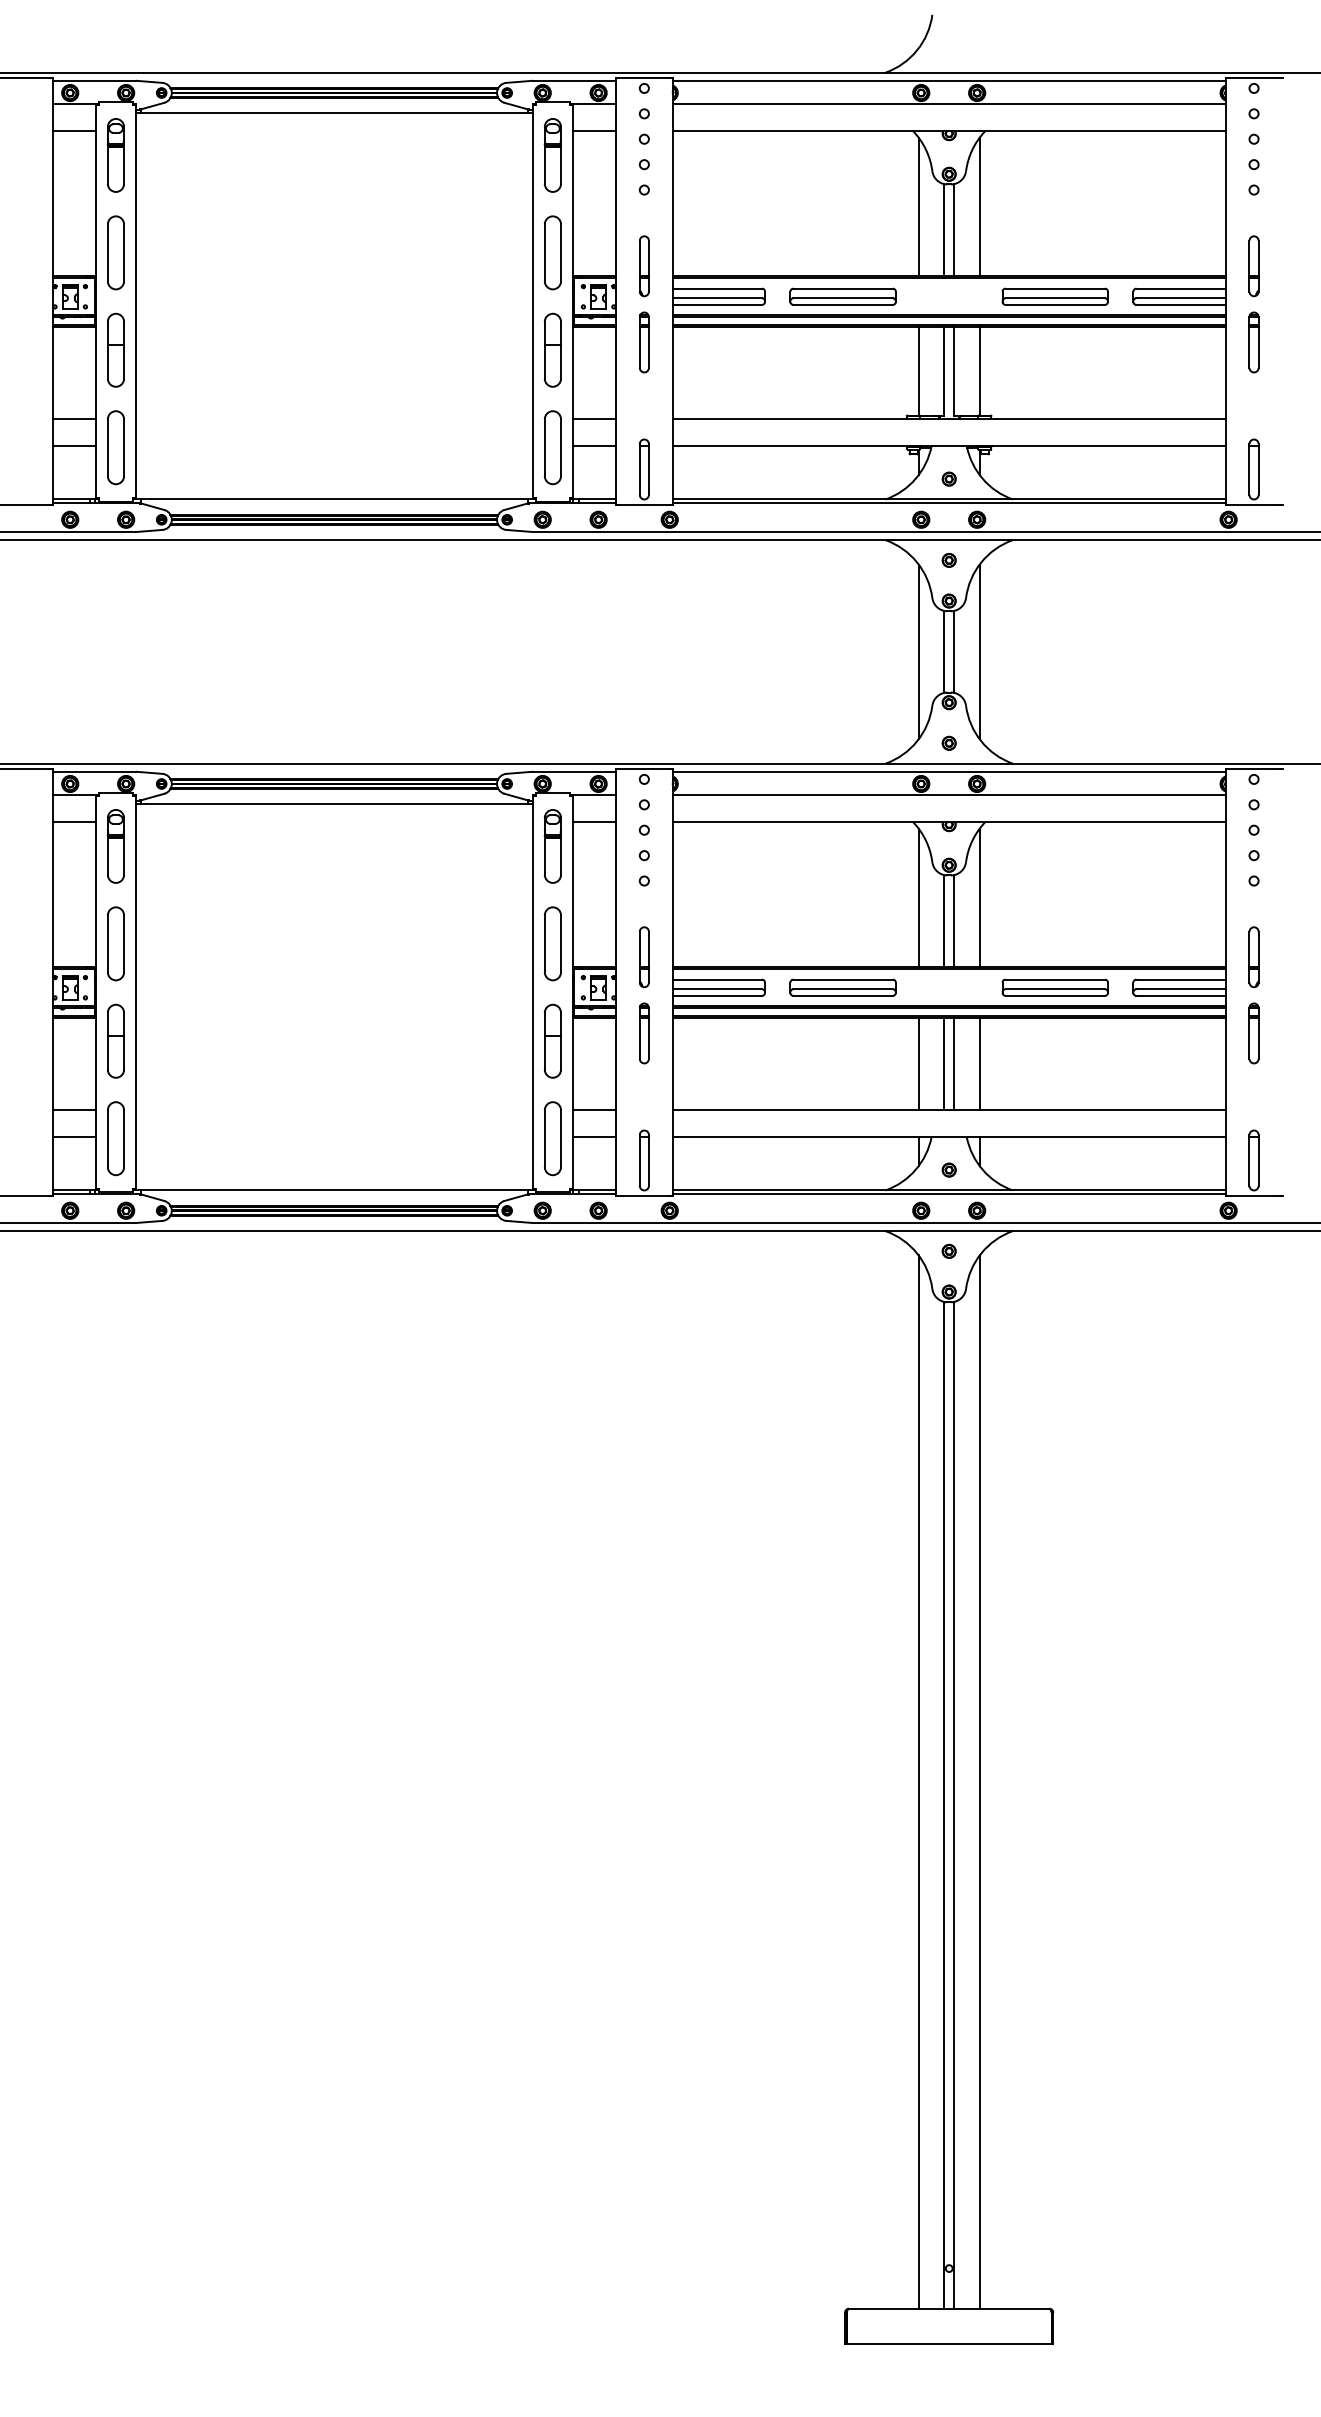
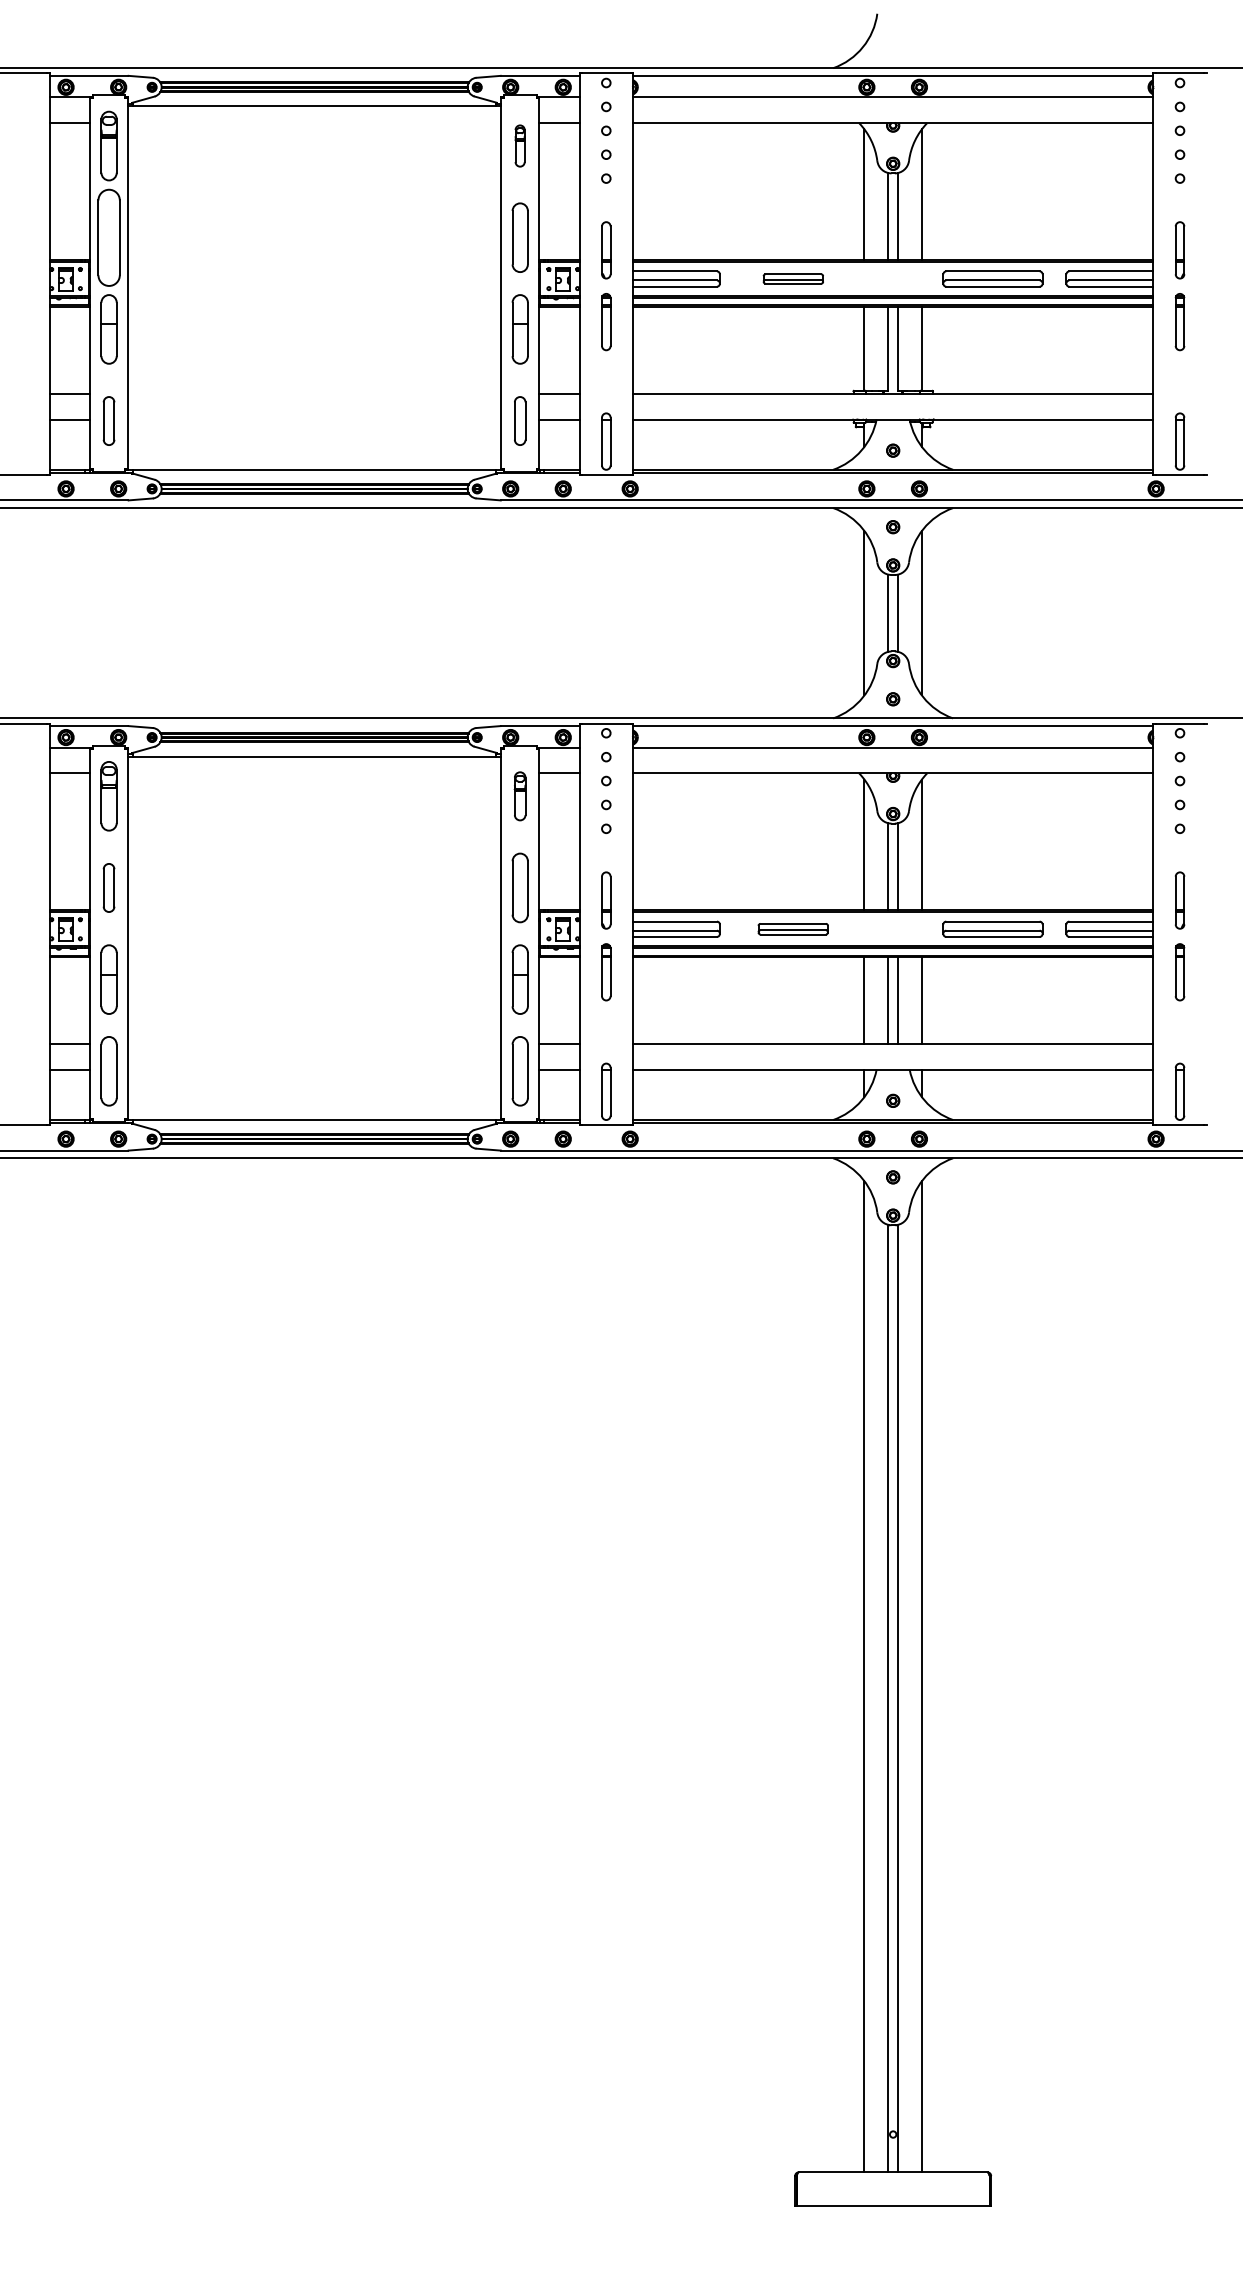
part: (552, 154) -> (519, 145), size x0.6
part: (115, 252) -> (108, 237), size x1.4
part: (843, 296) -> (793, 278), size x0.6
part: (115, 447) -> (108, 420), size x0.7
part: (552, 447) -> (519, 420), size x0.7
part: (552, 846) -> (519, 796), size x0.7
part: (115, 943) -> (108, 887), size x0.7
part: (842, 986) -> (792, 928), size x0.7

